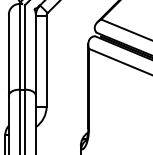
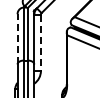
line: (8, 54) -> (17, 38), solid -> dashed
line: (45, 62) -> (40, 43), solid -> dashed

